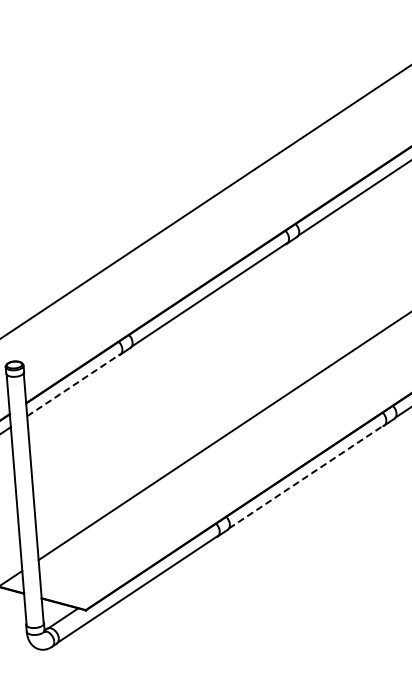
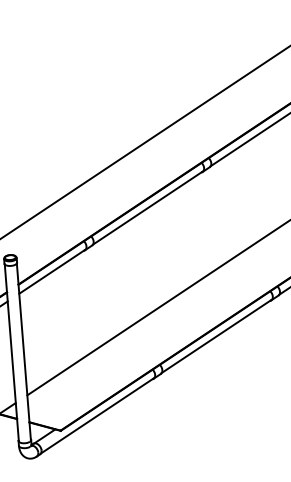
line: (73, 385) -> (51, 272), dashed -> solid
line: (306, 476) -> (216, 336), dashed -> solid

